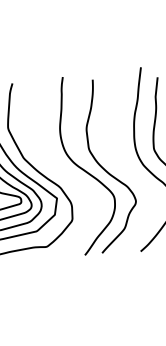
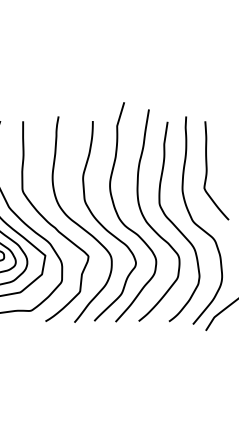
curve: (121, 163) -> (121, 219), added
curve: (61, 171) -> (52, 224), added

